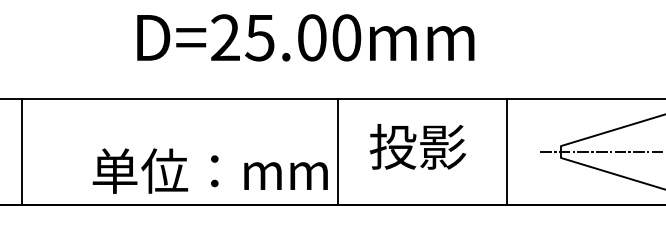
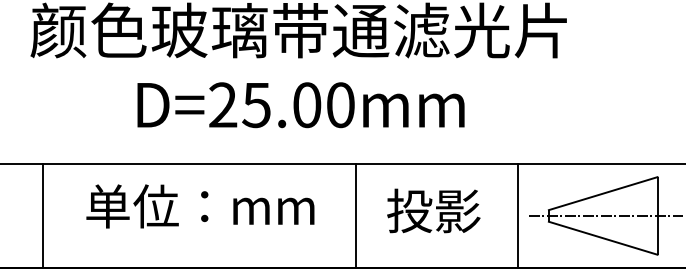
text: (417, 146) -> (433, 210), moved
line: (21, 151) -> (42, 215), moved
line: (338, 151) -> (355, 215), moved
line: (507, 151) -> (517, 215), moved
text: (210, 171) -> (200, 206), moved

